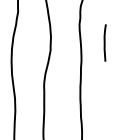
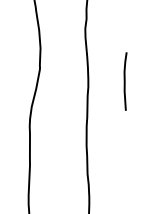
line: (104, 42) -> (124, 80), moved

